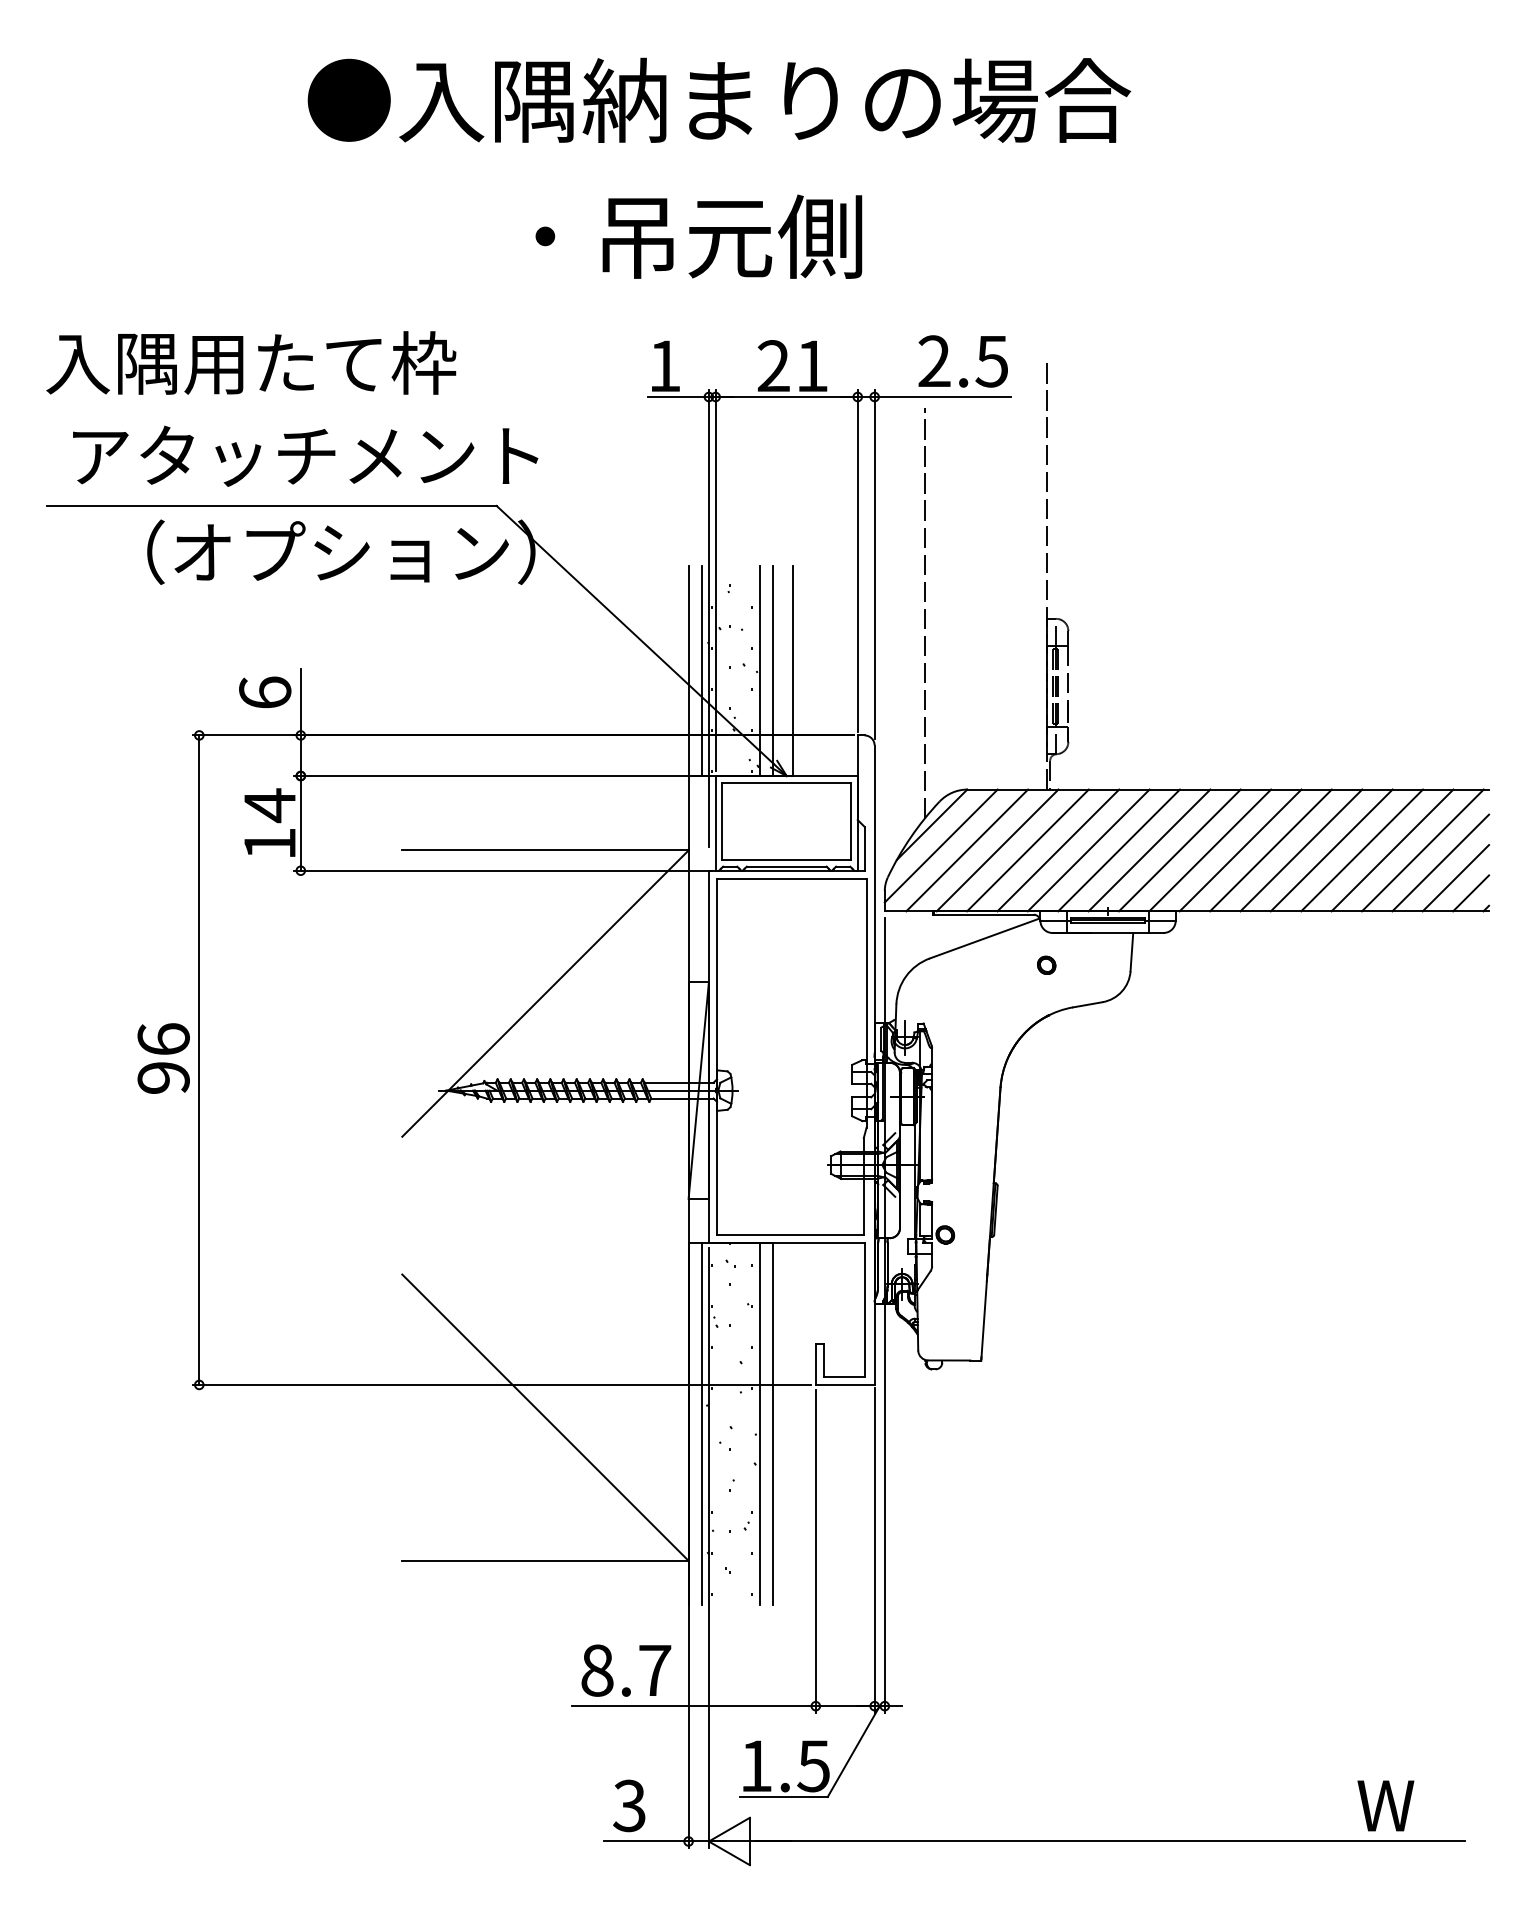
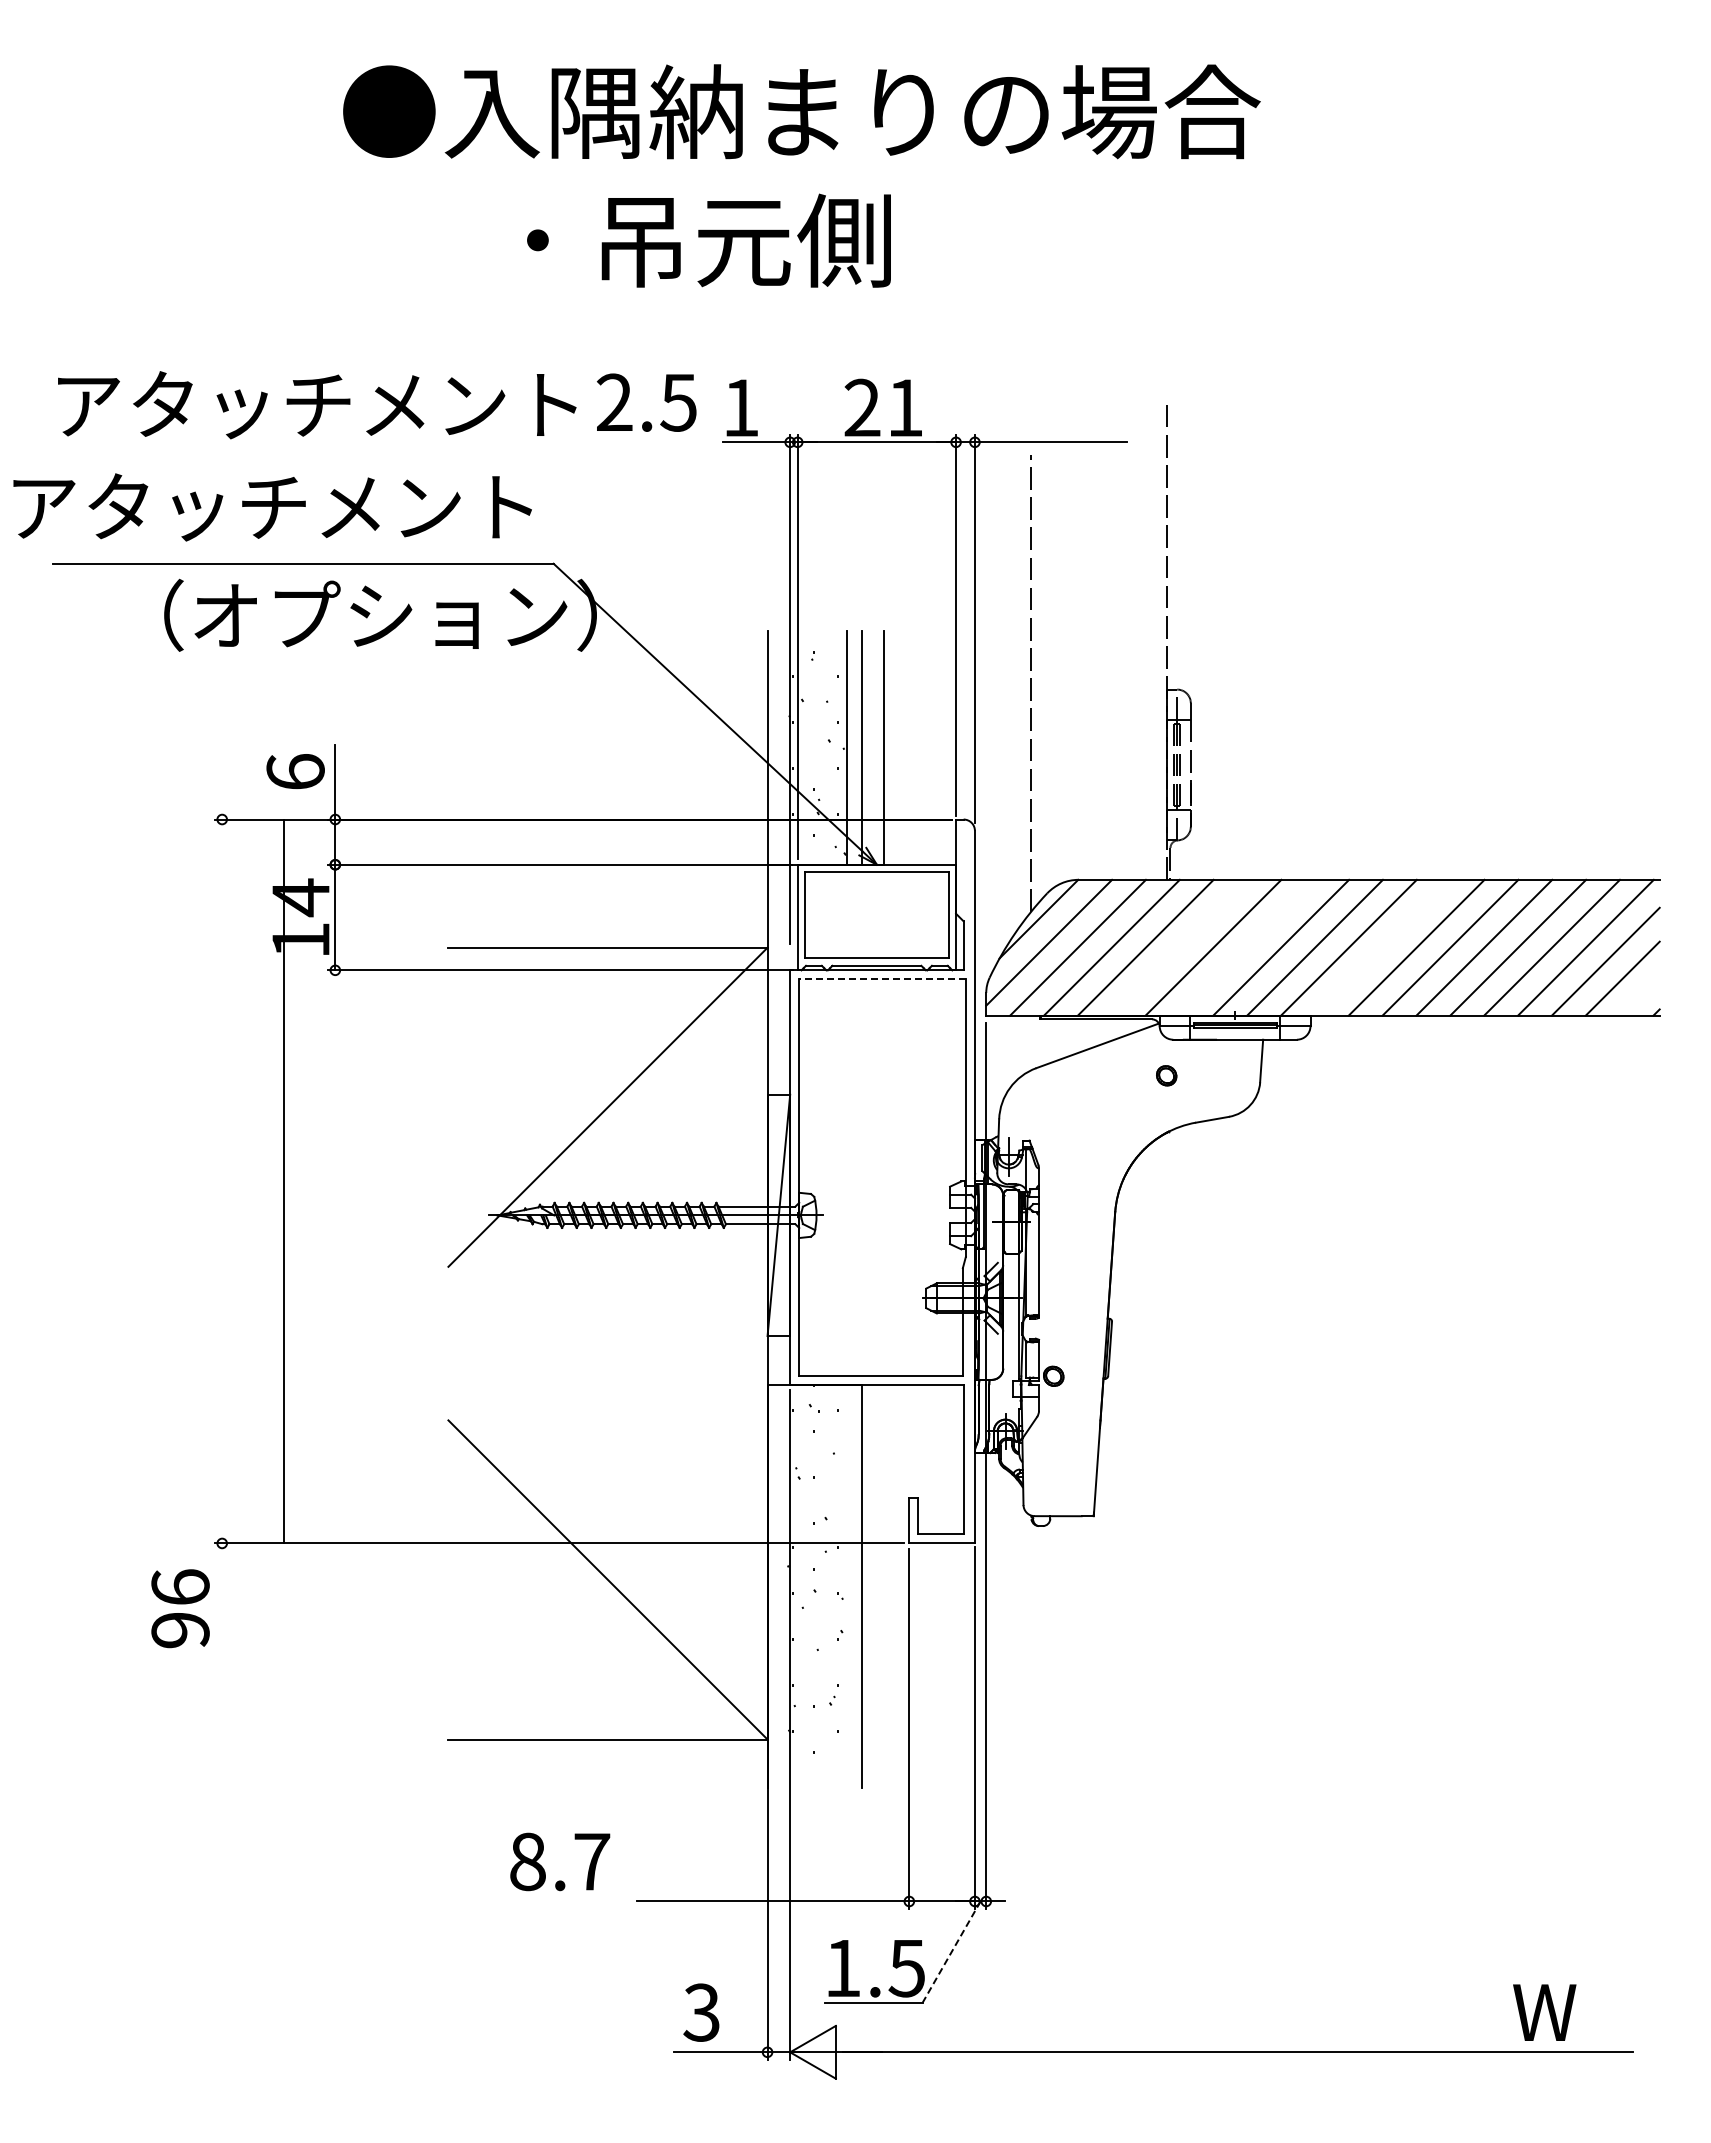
text: (698, 236) -> (708, 240), moved
text: (963, 361) -> (646, 402), moved
text: (281, 363) -> (313, 404), 入隅用たて枠 -> アタッチメント
text: (305, 456) -> (272, 507), moved
line: (702, 670) -> (782, 747), removed
line: (1058, 850) -> (1179, 947), removed
line: (1119, 850) -> (1247, 947), removed
line: (1240, 850) -> (1382, 947), removed
line: (791, 878) -> (882, 979), solid -> dashed
line: (1470, 893) -> (1639, 995), removed
text: (163, 1058) -> (180, 1608), moved
line: (199, 1060) -> (284, 1181), moved
line: (702, 1423) -> (782, 1586), removed
line: (759, 1423) -> (846, 1586), removed
text: (626, 1670) -> (560, 1861), moved
line: (853, 1751) -> (951, 1952), solid -> dashed

